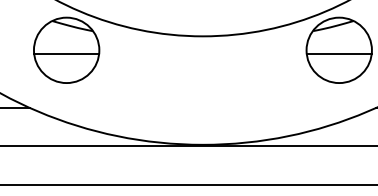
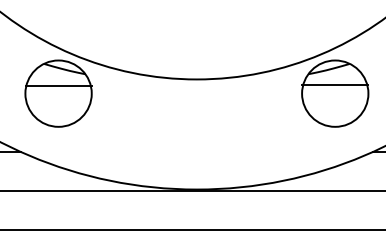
line: (66, 54) -> (58, 85), moved
line: (339, 54) -> (335, 84), moved

